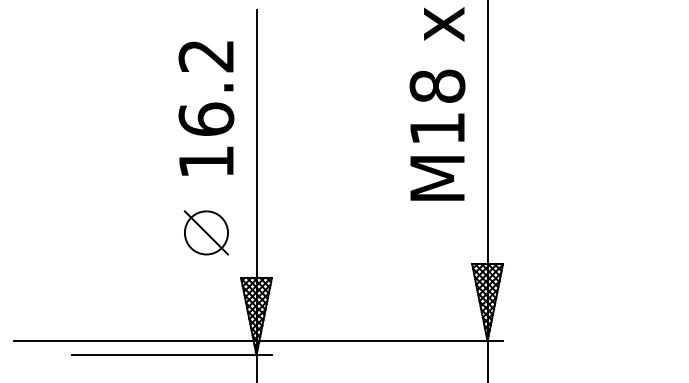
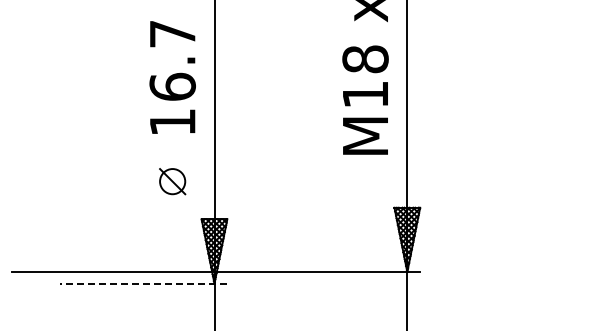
text: (206, 56) -> (172, 34), 16.2 -> 16.7
part: (206, 232) -> (172, 181), size x0.7
line: (171, 354) -> (143, 283), solid -> dashed

